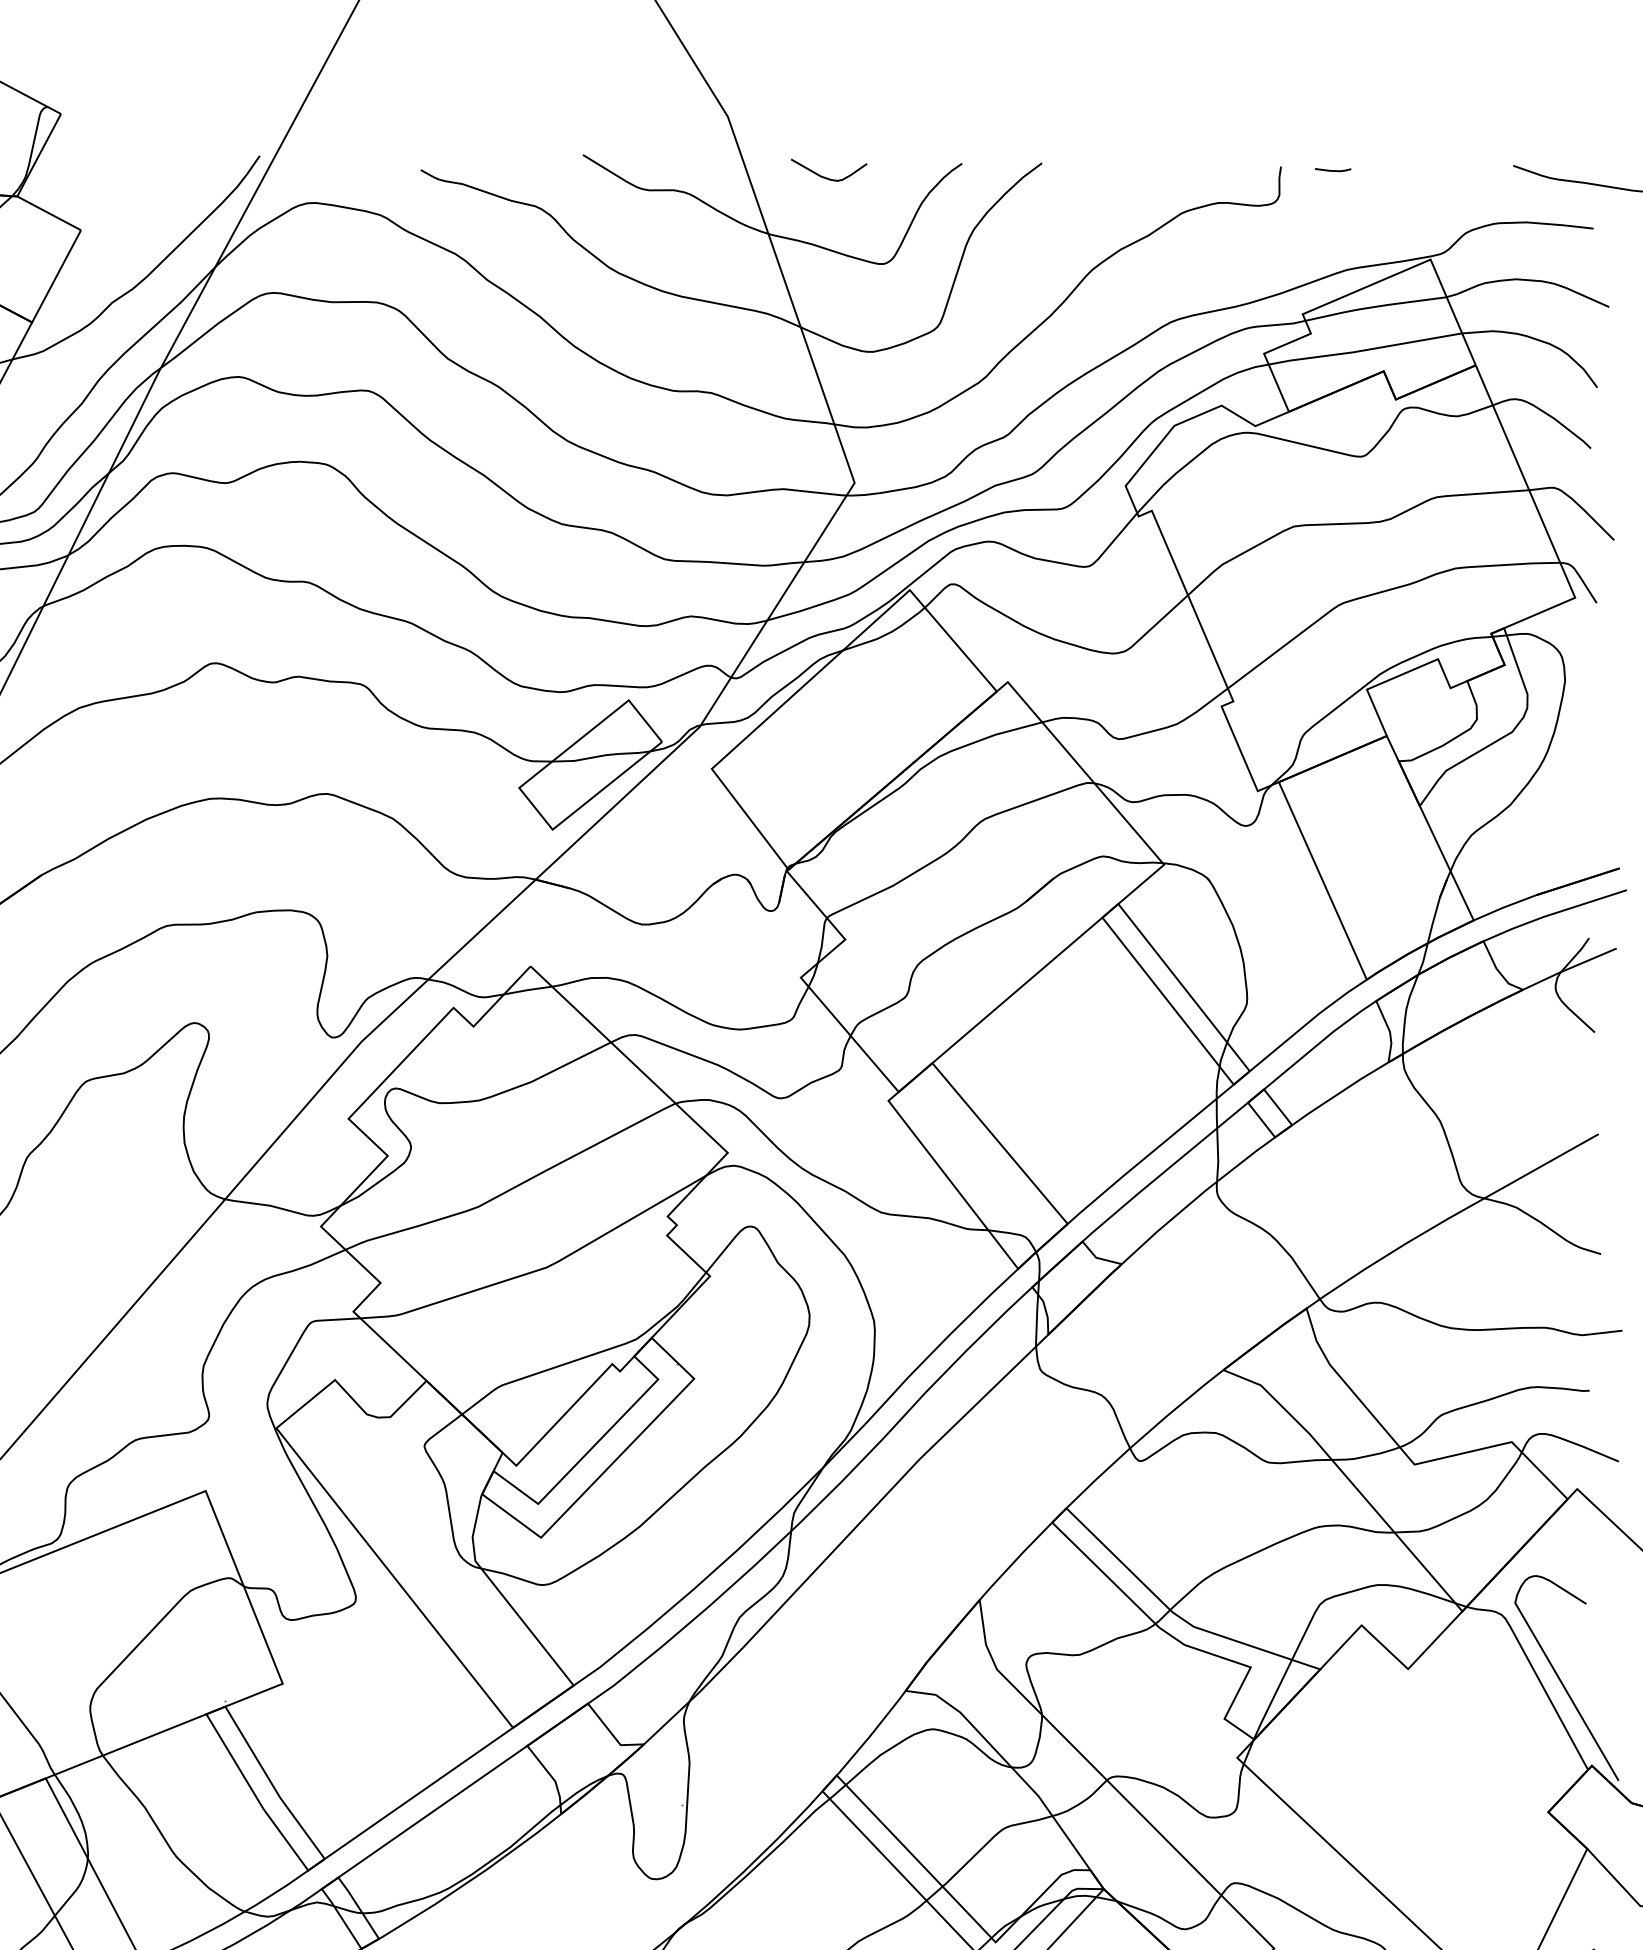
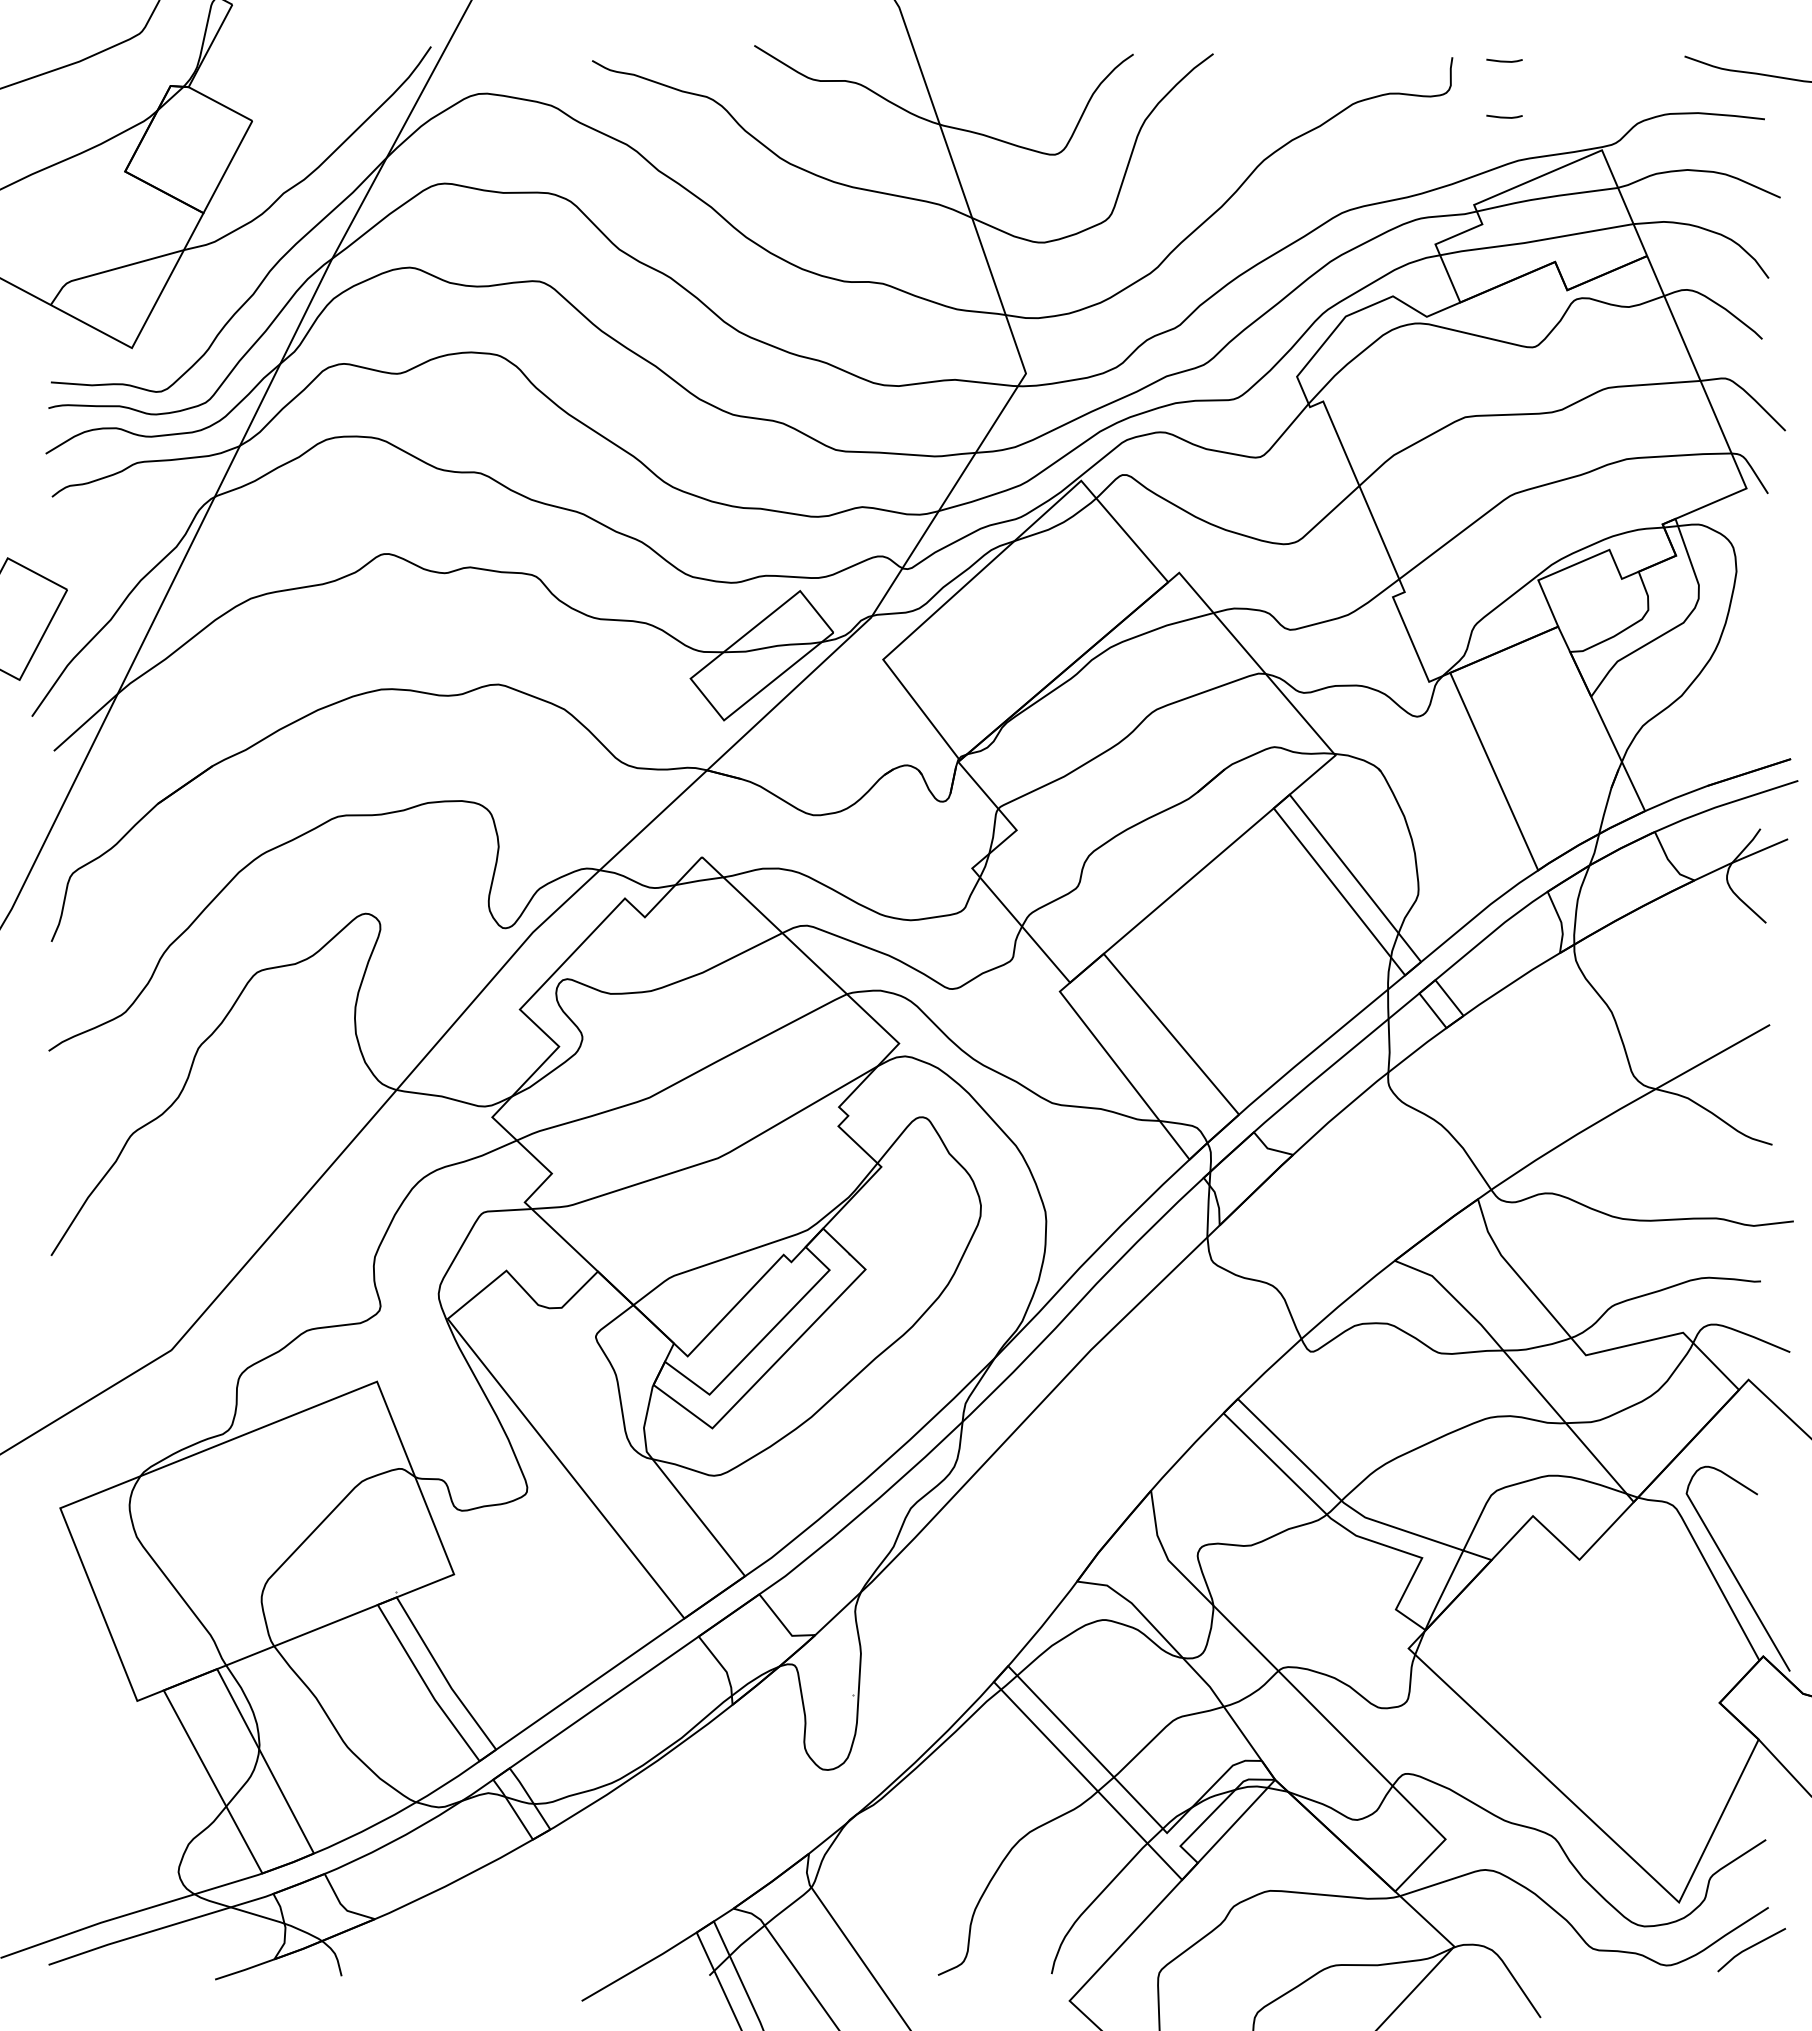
curve: (825, 176) -> (996, 67), removed
line: (1333, 225) -> (1504, 116), added

